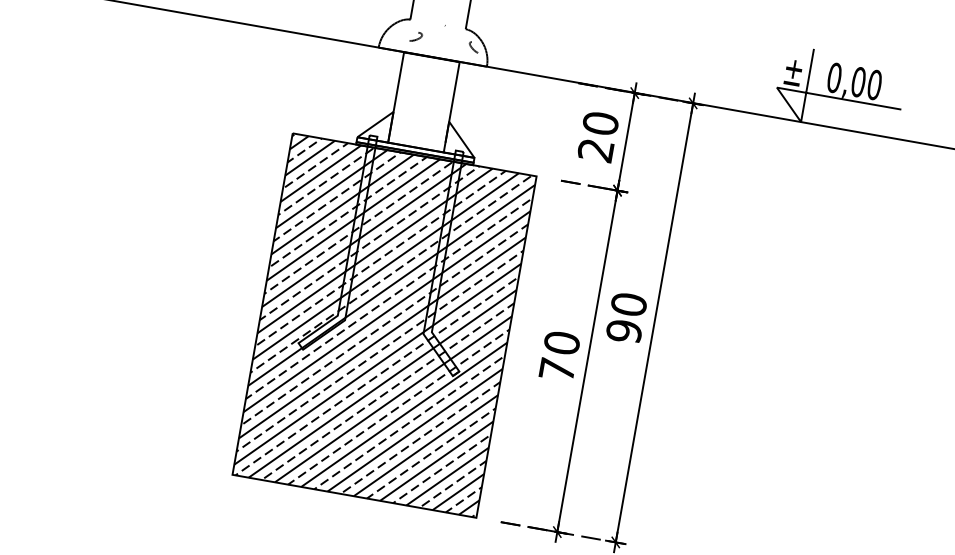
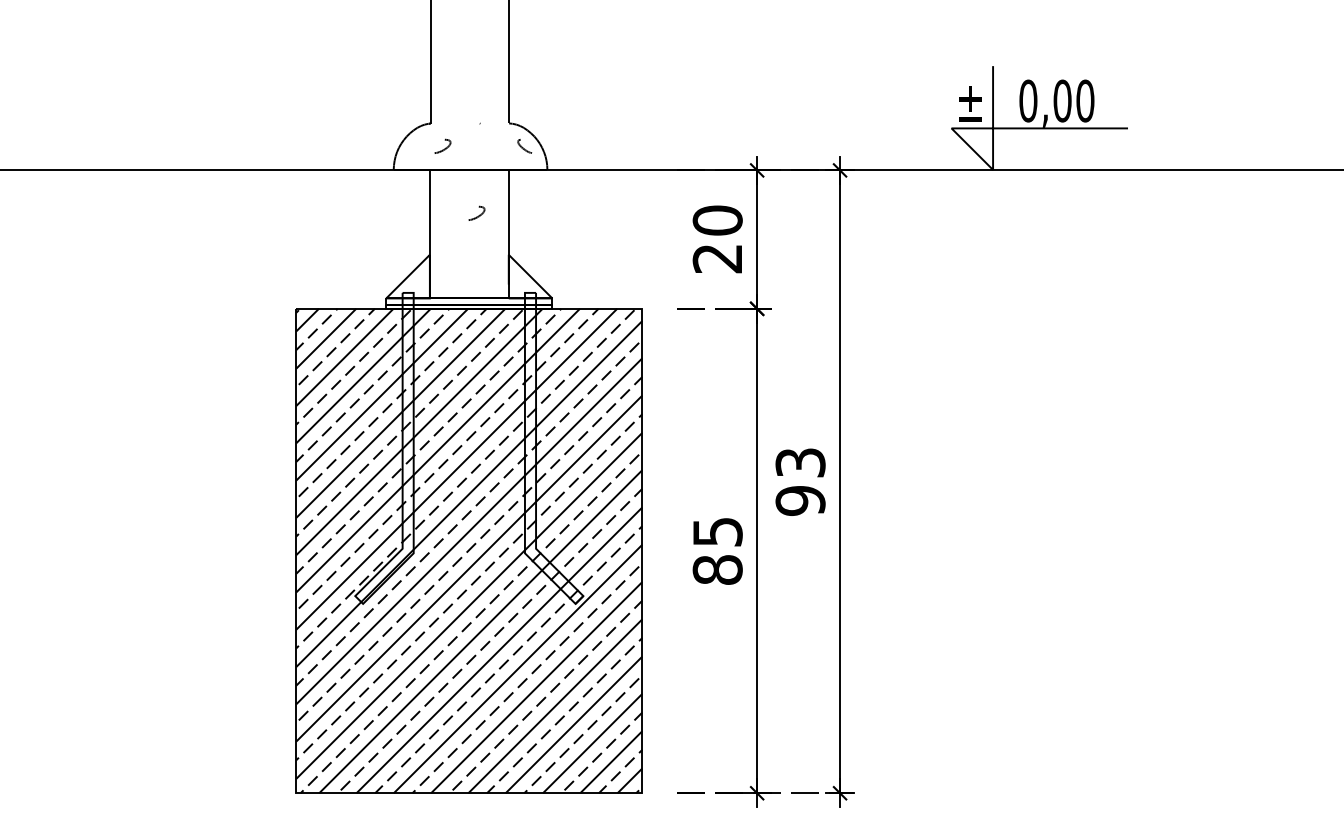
part: (431, 87) -> (476, 212), added
text: (628, 304) -> (800, 462), 90 -> 93
text: (559, 356) -> (717, 550), 70 -> 85

